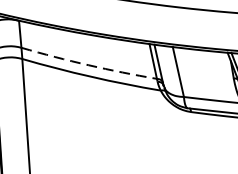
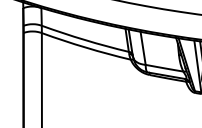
arc: (88, 65) -> (84, 40), dashed -> solid

